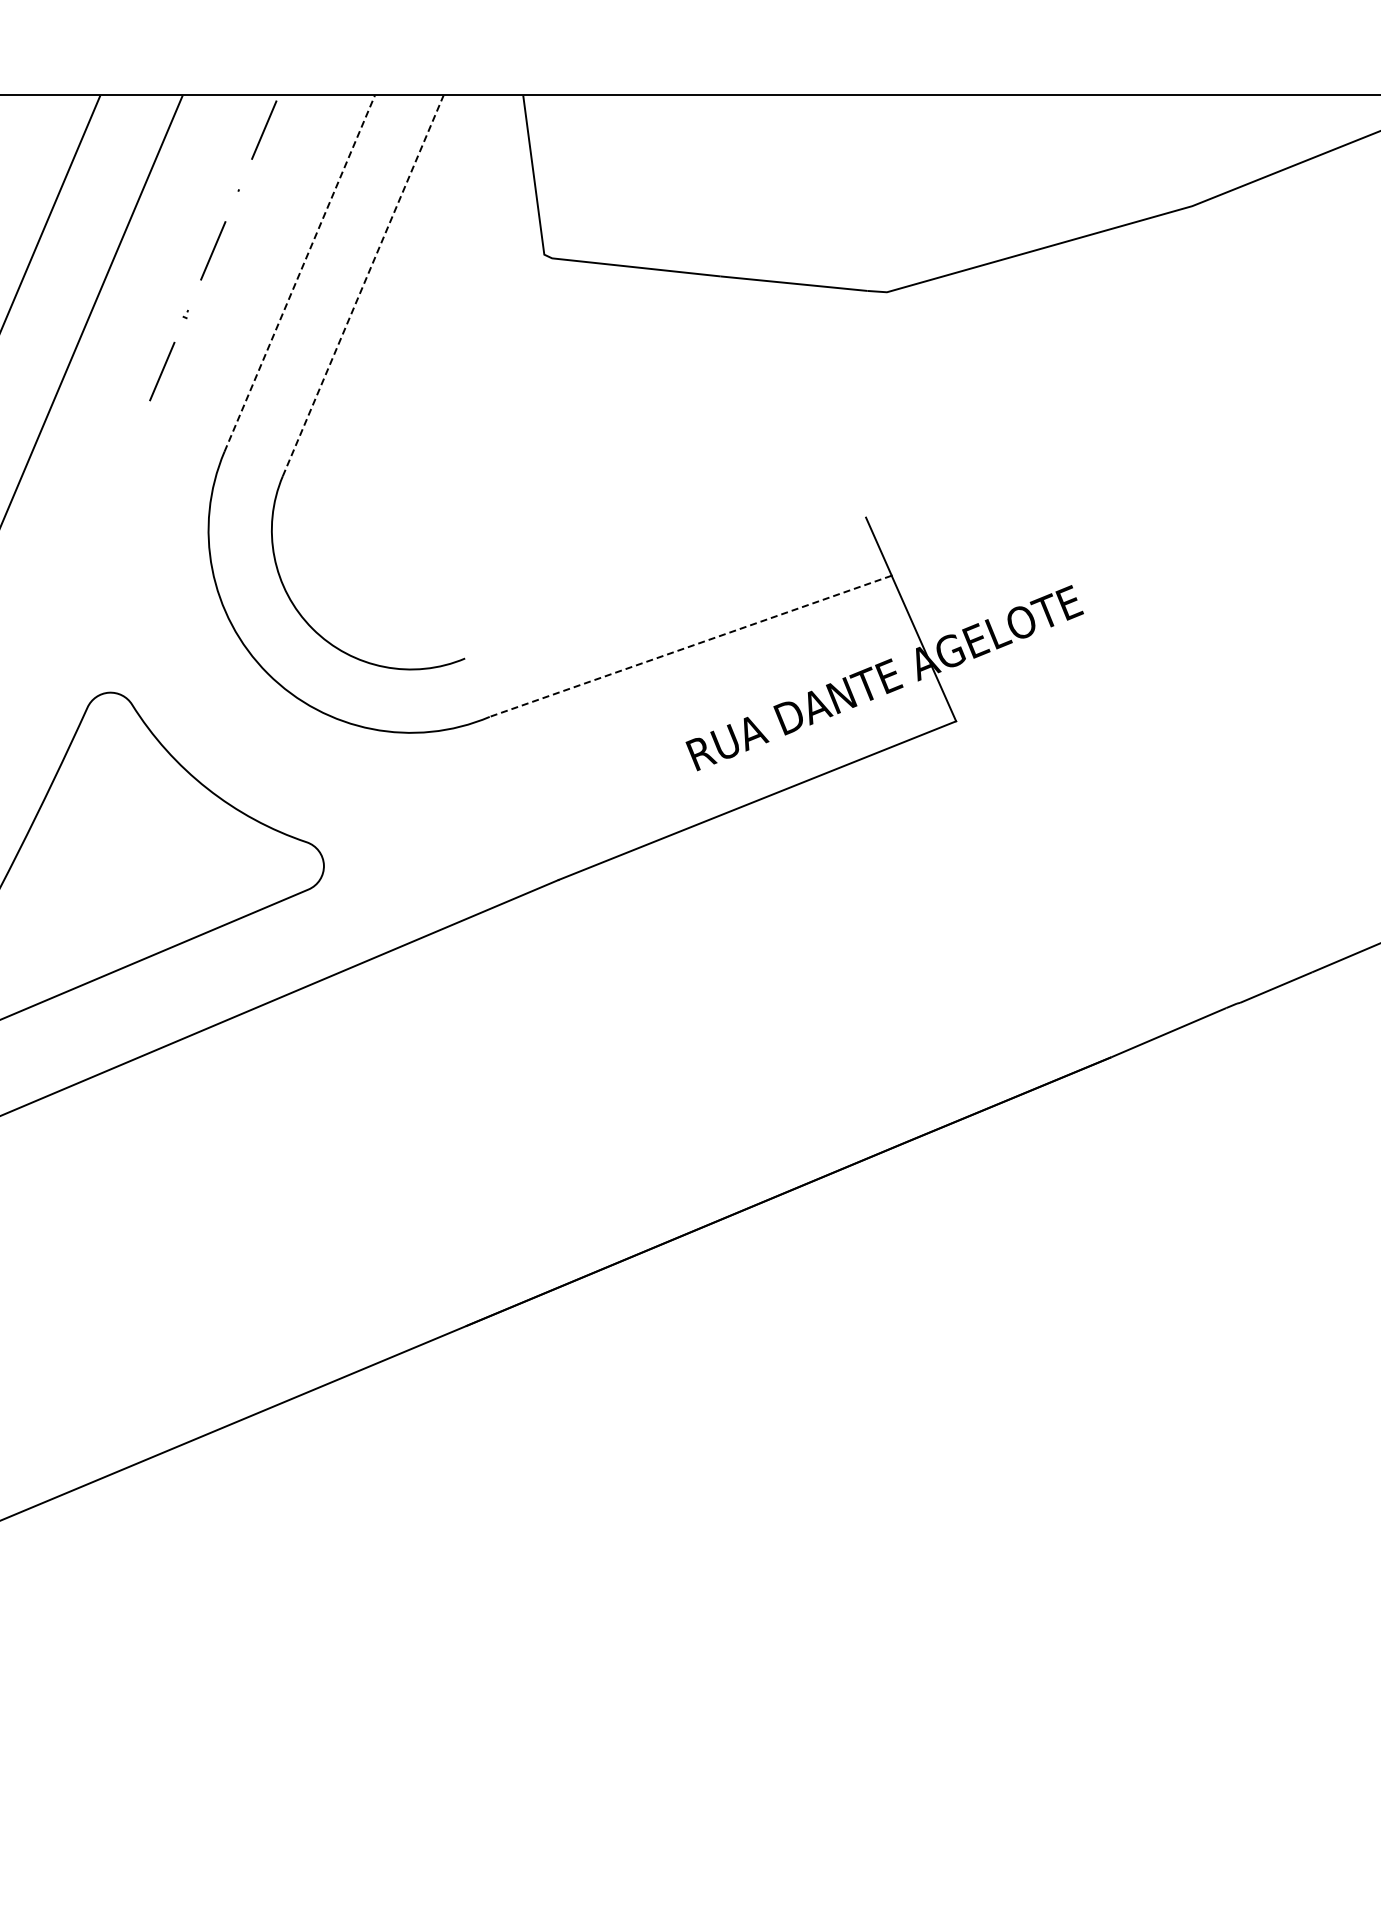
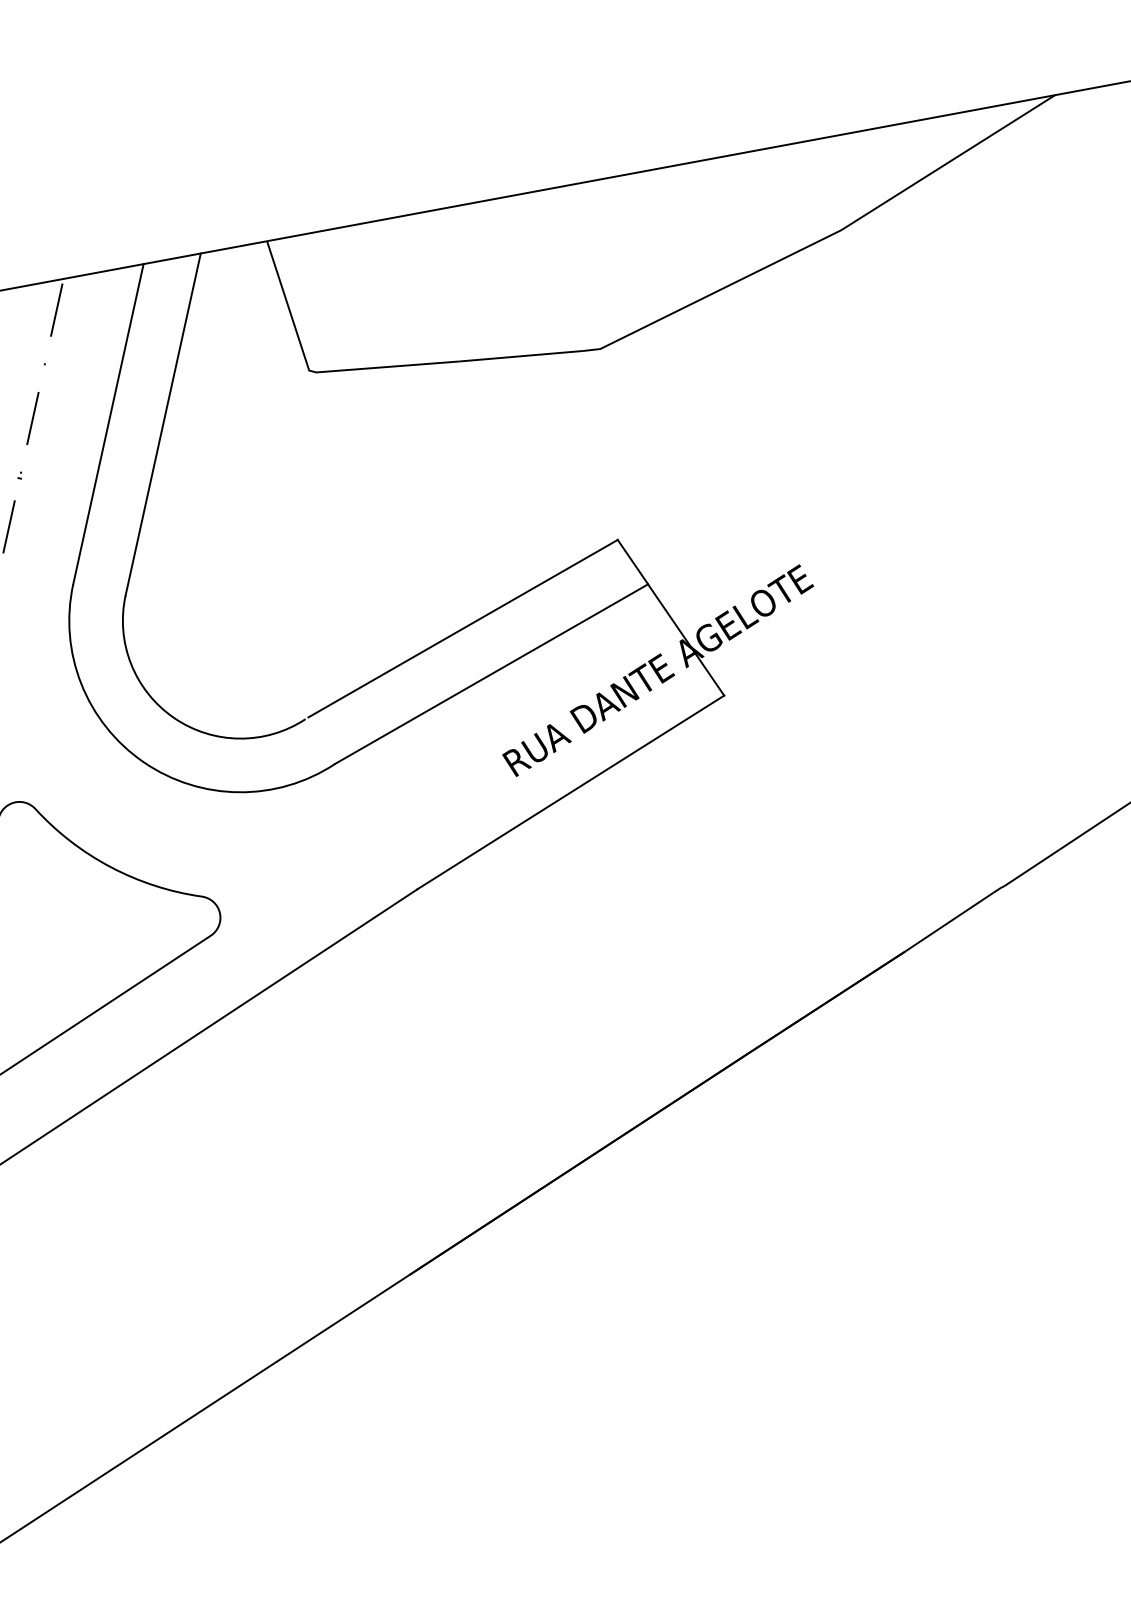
line: (299, 273) -> (108, 424), dashed -> solid
line: (363, 285) -> (163, 424), dashed -> solid
line: (667, 587) -> (463, 628), added
line: (690, 646) -> (491, 674), dashed -> solid

